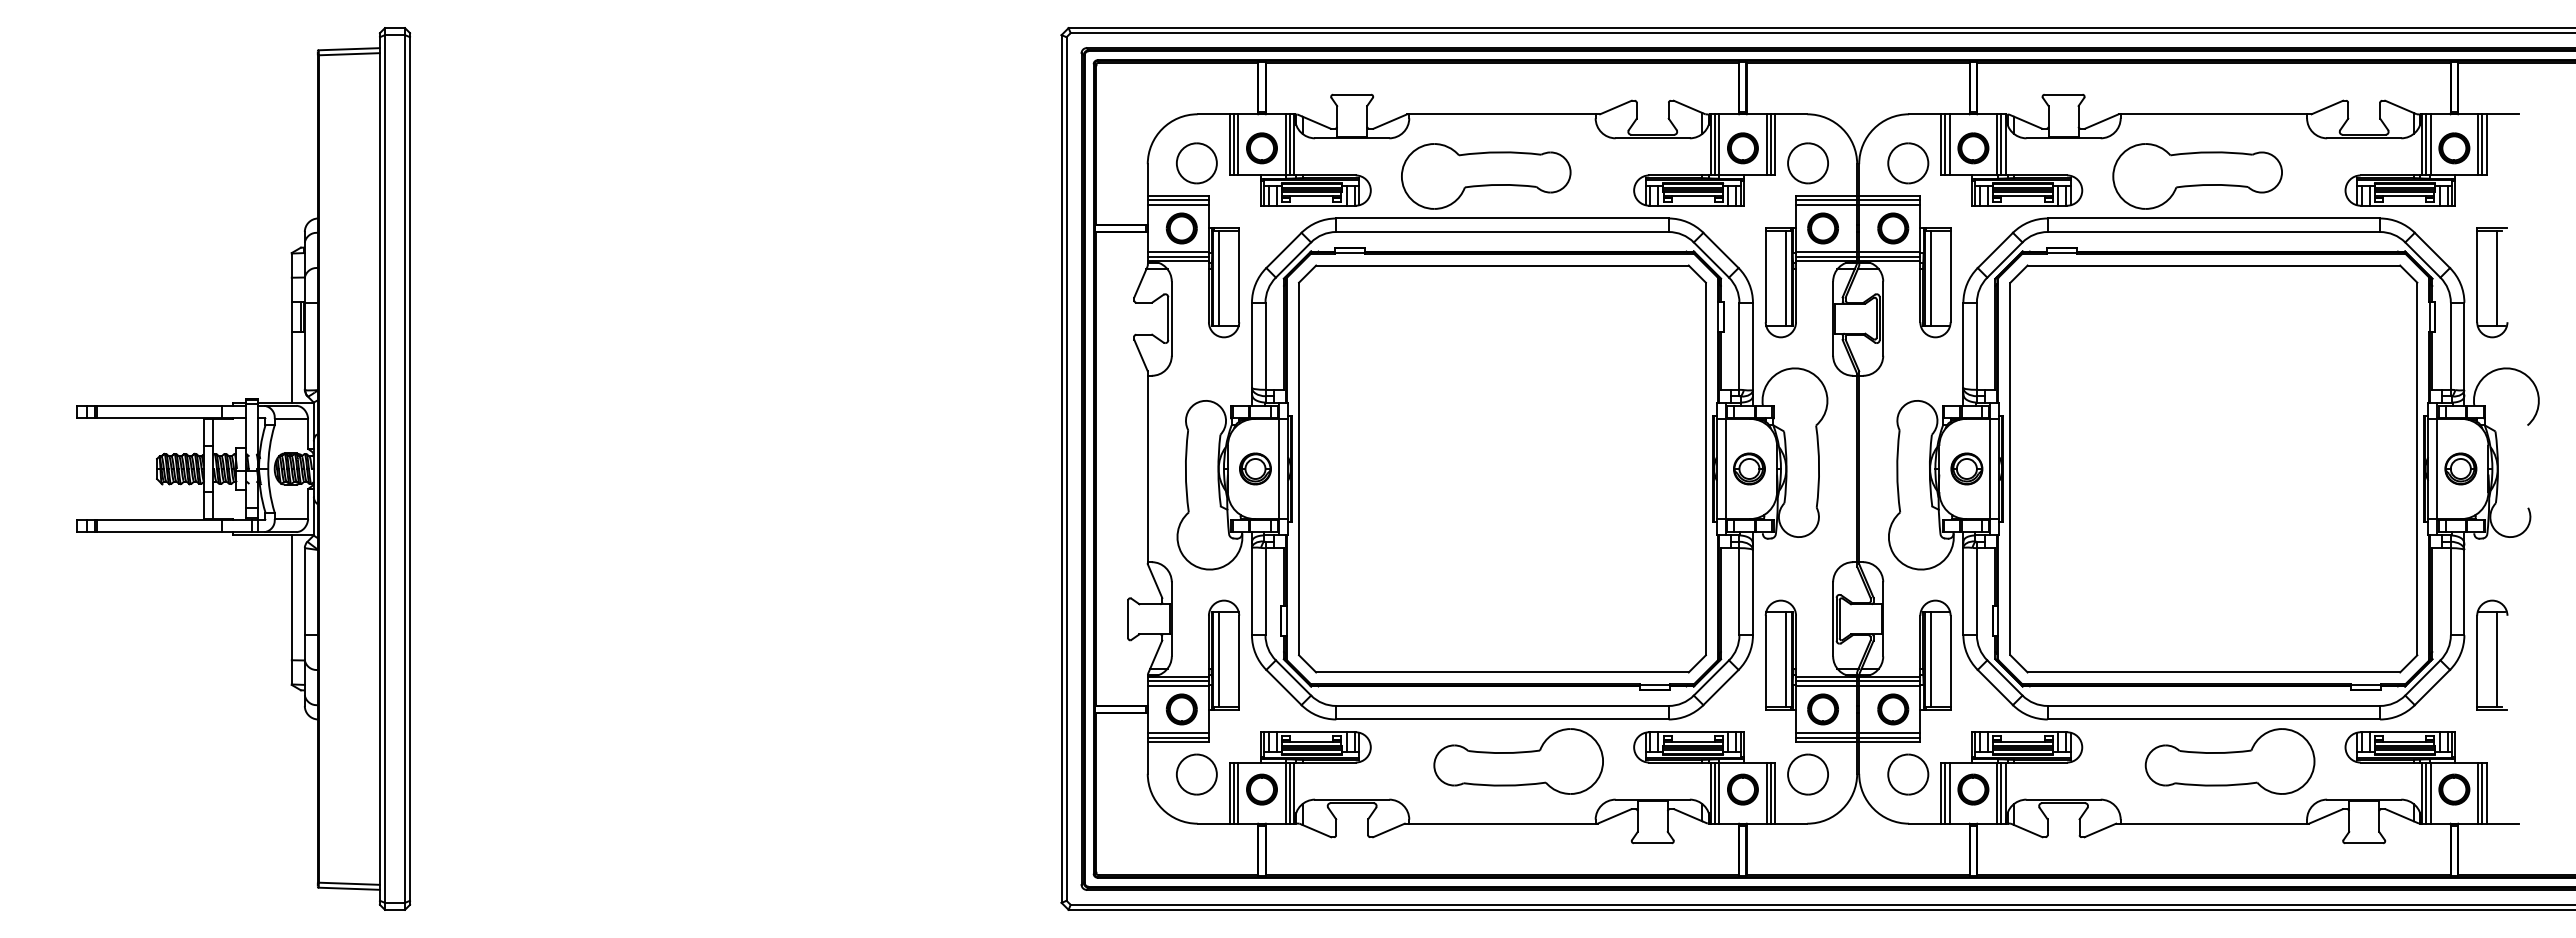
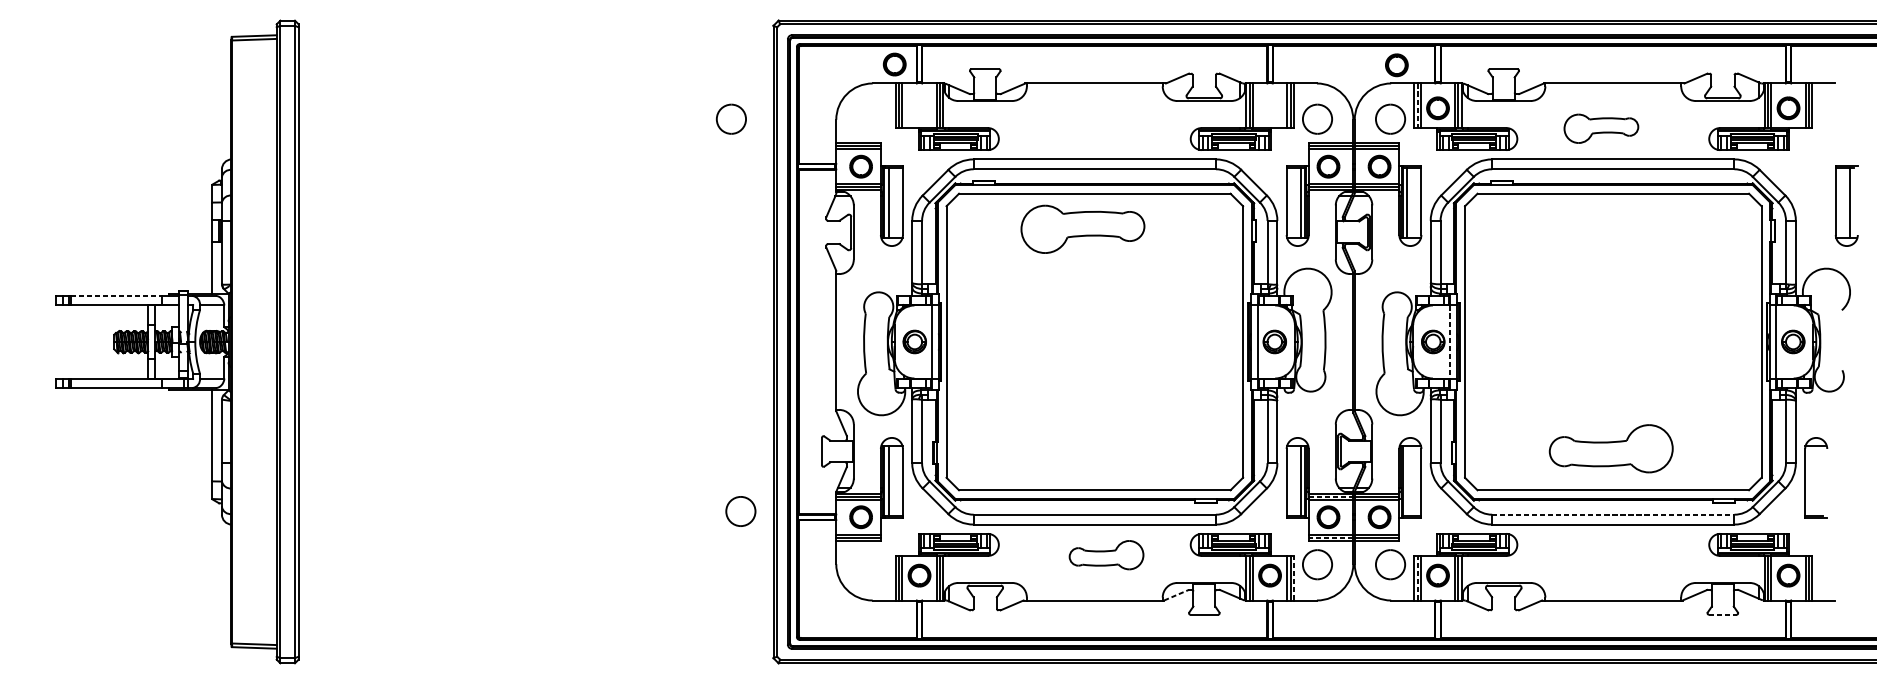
line: (1945, 144) -> (1417, 105), solid -> dashed
part: (1261, 148) -> (894, 64), moved
part: (1742, 148) -> (1396, 65), moved
part: (1196, 163) -> (731, 119), moved
part: (1486, 176) -> (1083, 229), moved
part: (2197, 176) -> (1601, 128), size x0.6
part: (2492, 282) -> (1846, 206), moved
line: (160, 405) -> (116, 295), solid -> dashed
line: (1990, 469) -> (1450, 342), solid -> dashed
line: (1930, 659) -> (1406, 480), removed
line: (2496, 659) -> (1819, 480), removed
line: (1826, 681) -> (1330, 496), solid -> dashed
line: (2214, 705) -> (1613, 514), solid -> dashed
line: (1826, 737) -> (1330, 537), solid -> dashed
part: (1518, 761) -> (1106, 555), size x0.6
part: (2229, 761) -> (1610, 448), moved
part: (1196, 774) -> (740, 511), moved
line: (1775, 793) -> (1293, 578), solid -> dashed
line: (1945, 793) -> (1417, 578), solid -> dashed
line: (1615, 816) -> (1177, 595), solid -> dashed
line: (2364, 843) -> (1723, 614), solid -> dashed

